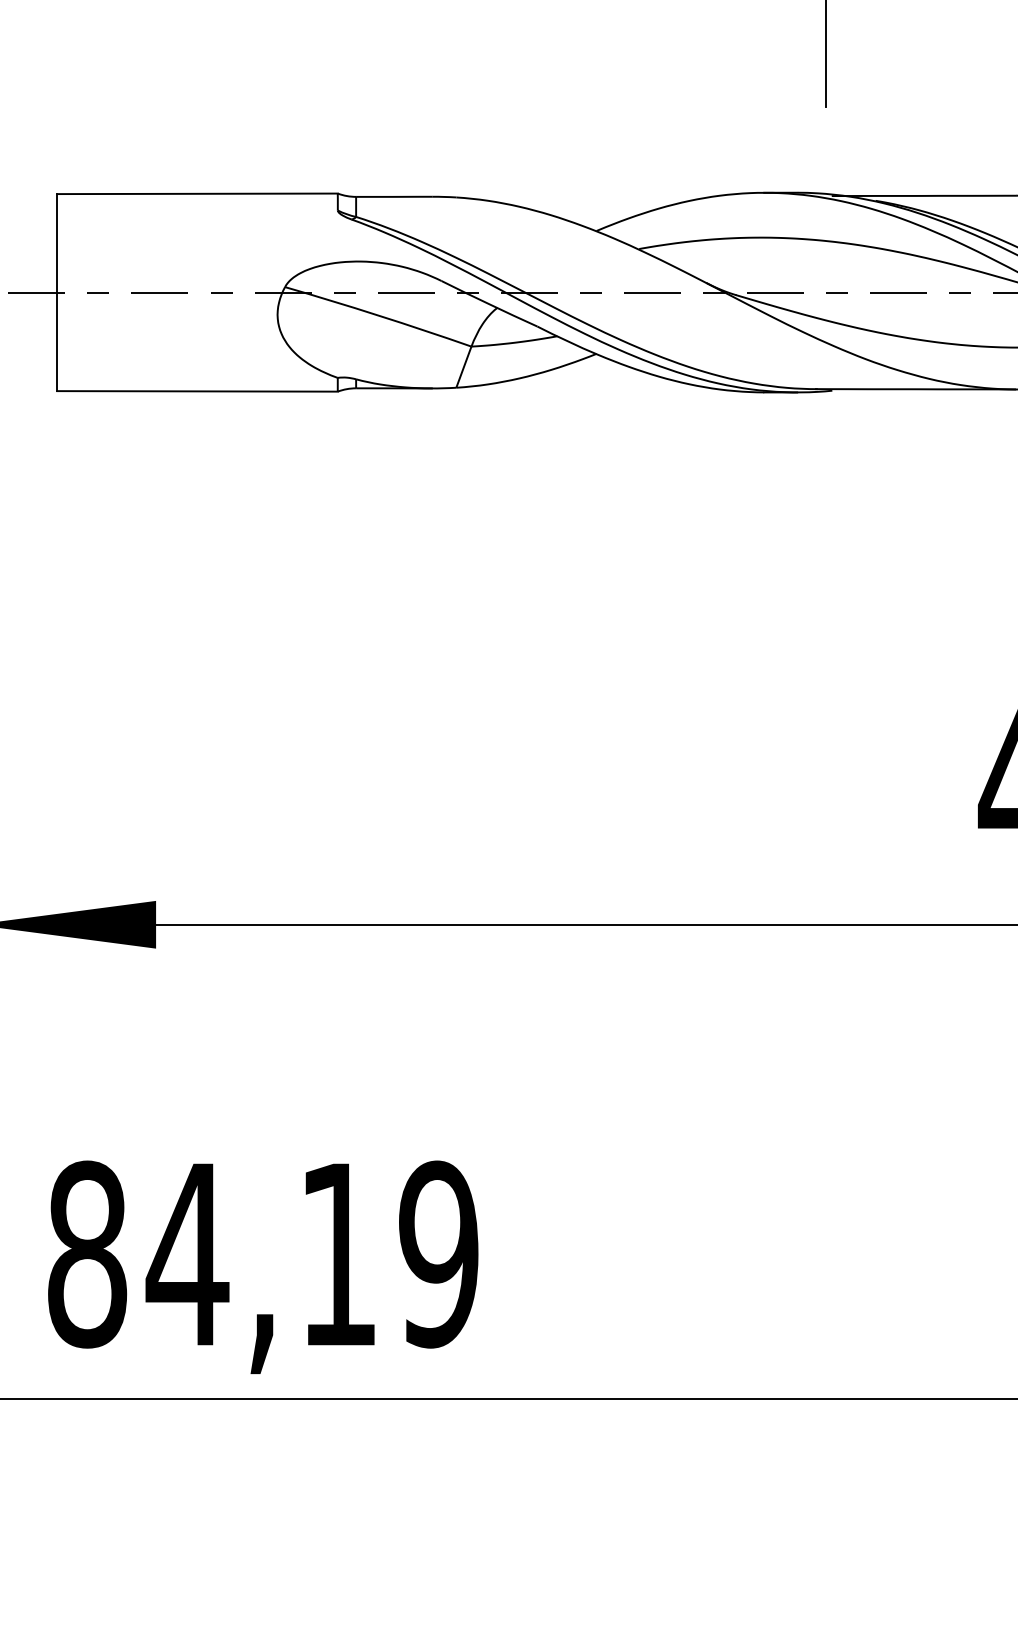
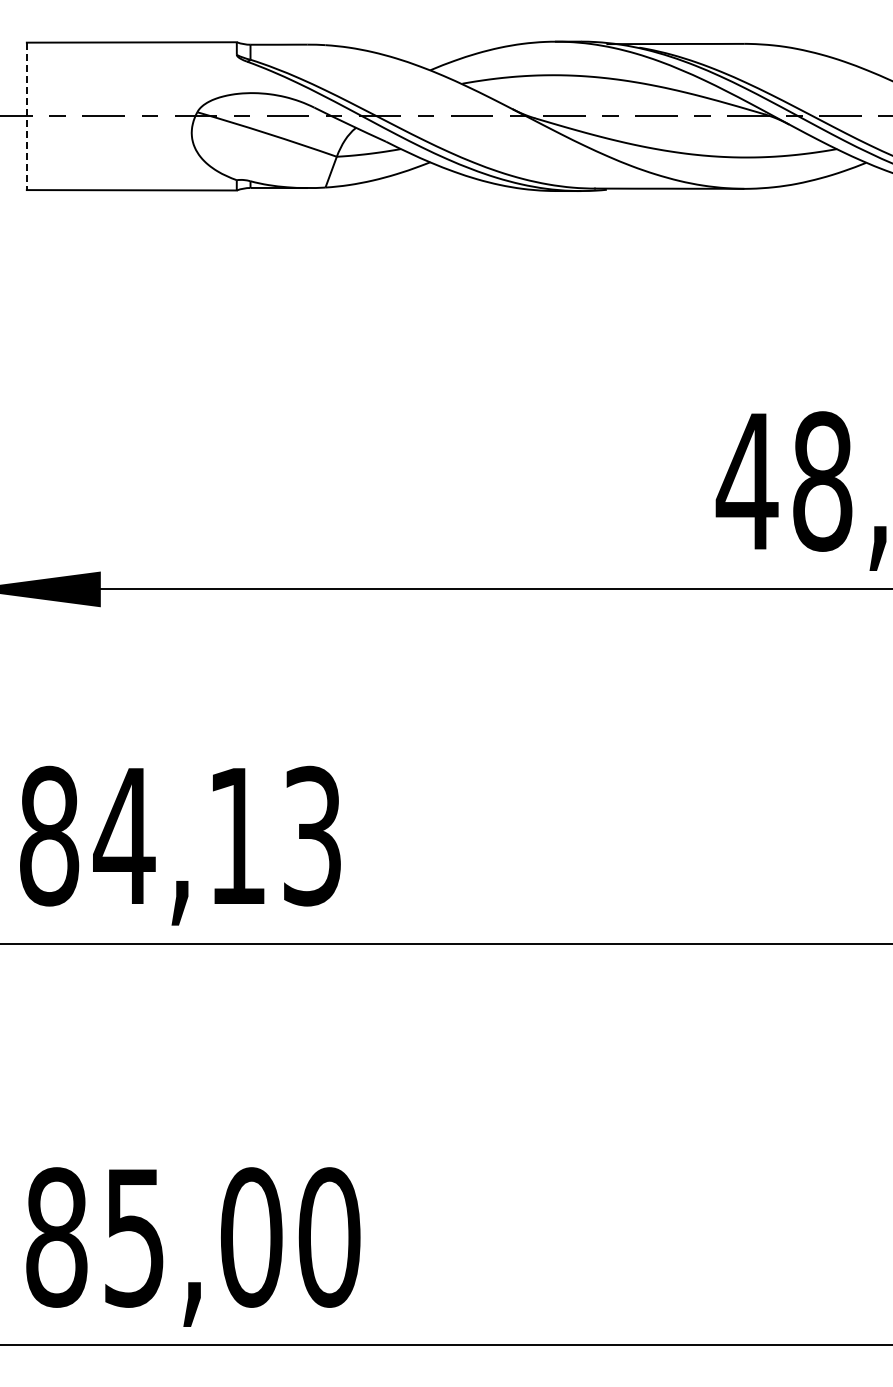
line: (56, 292) -> (26, 116), solid -> dashed
text: (437, 1253) -> (311, 835), 84,19 -> 84,13

